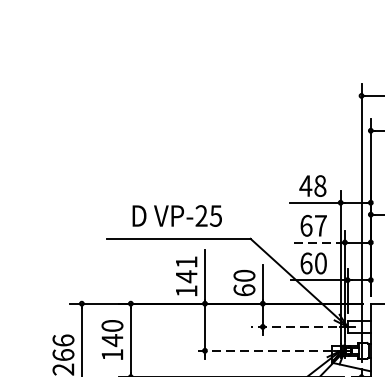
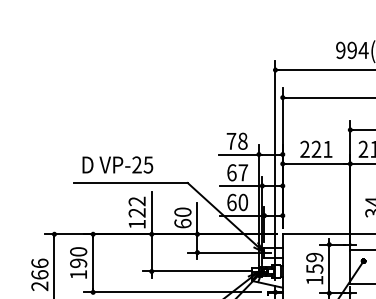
text: (305, 186) -> (231, 141), 48 -> 78
text: (176, 215) -> (117, 164), moved
line: (317, 241) -> (240, 185), dashed -> solid
text: (185, 269) -> (136, 207), 141 -> 122
line: (294, 326) -> (222, 252), dashed -> solid
text: (112, 340) -> (78, 263), 140 -> 190
line: (262, 350) -> (197, 271), dashed -> solid

